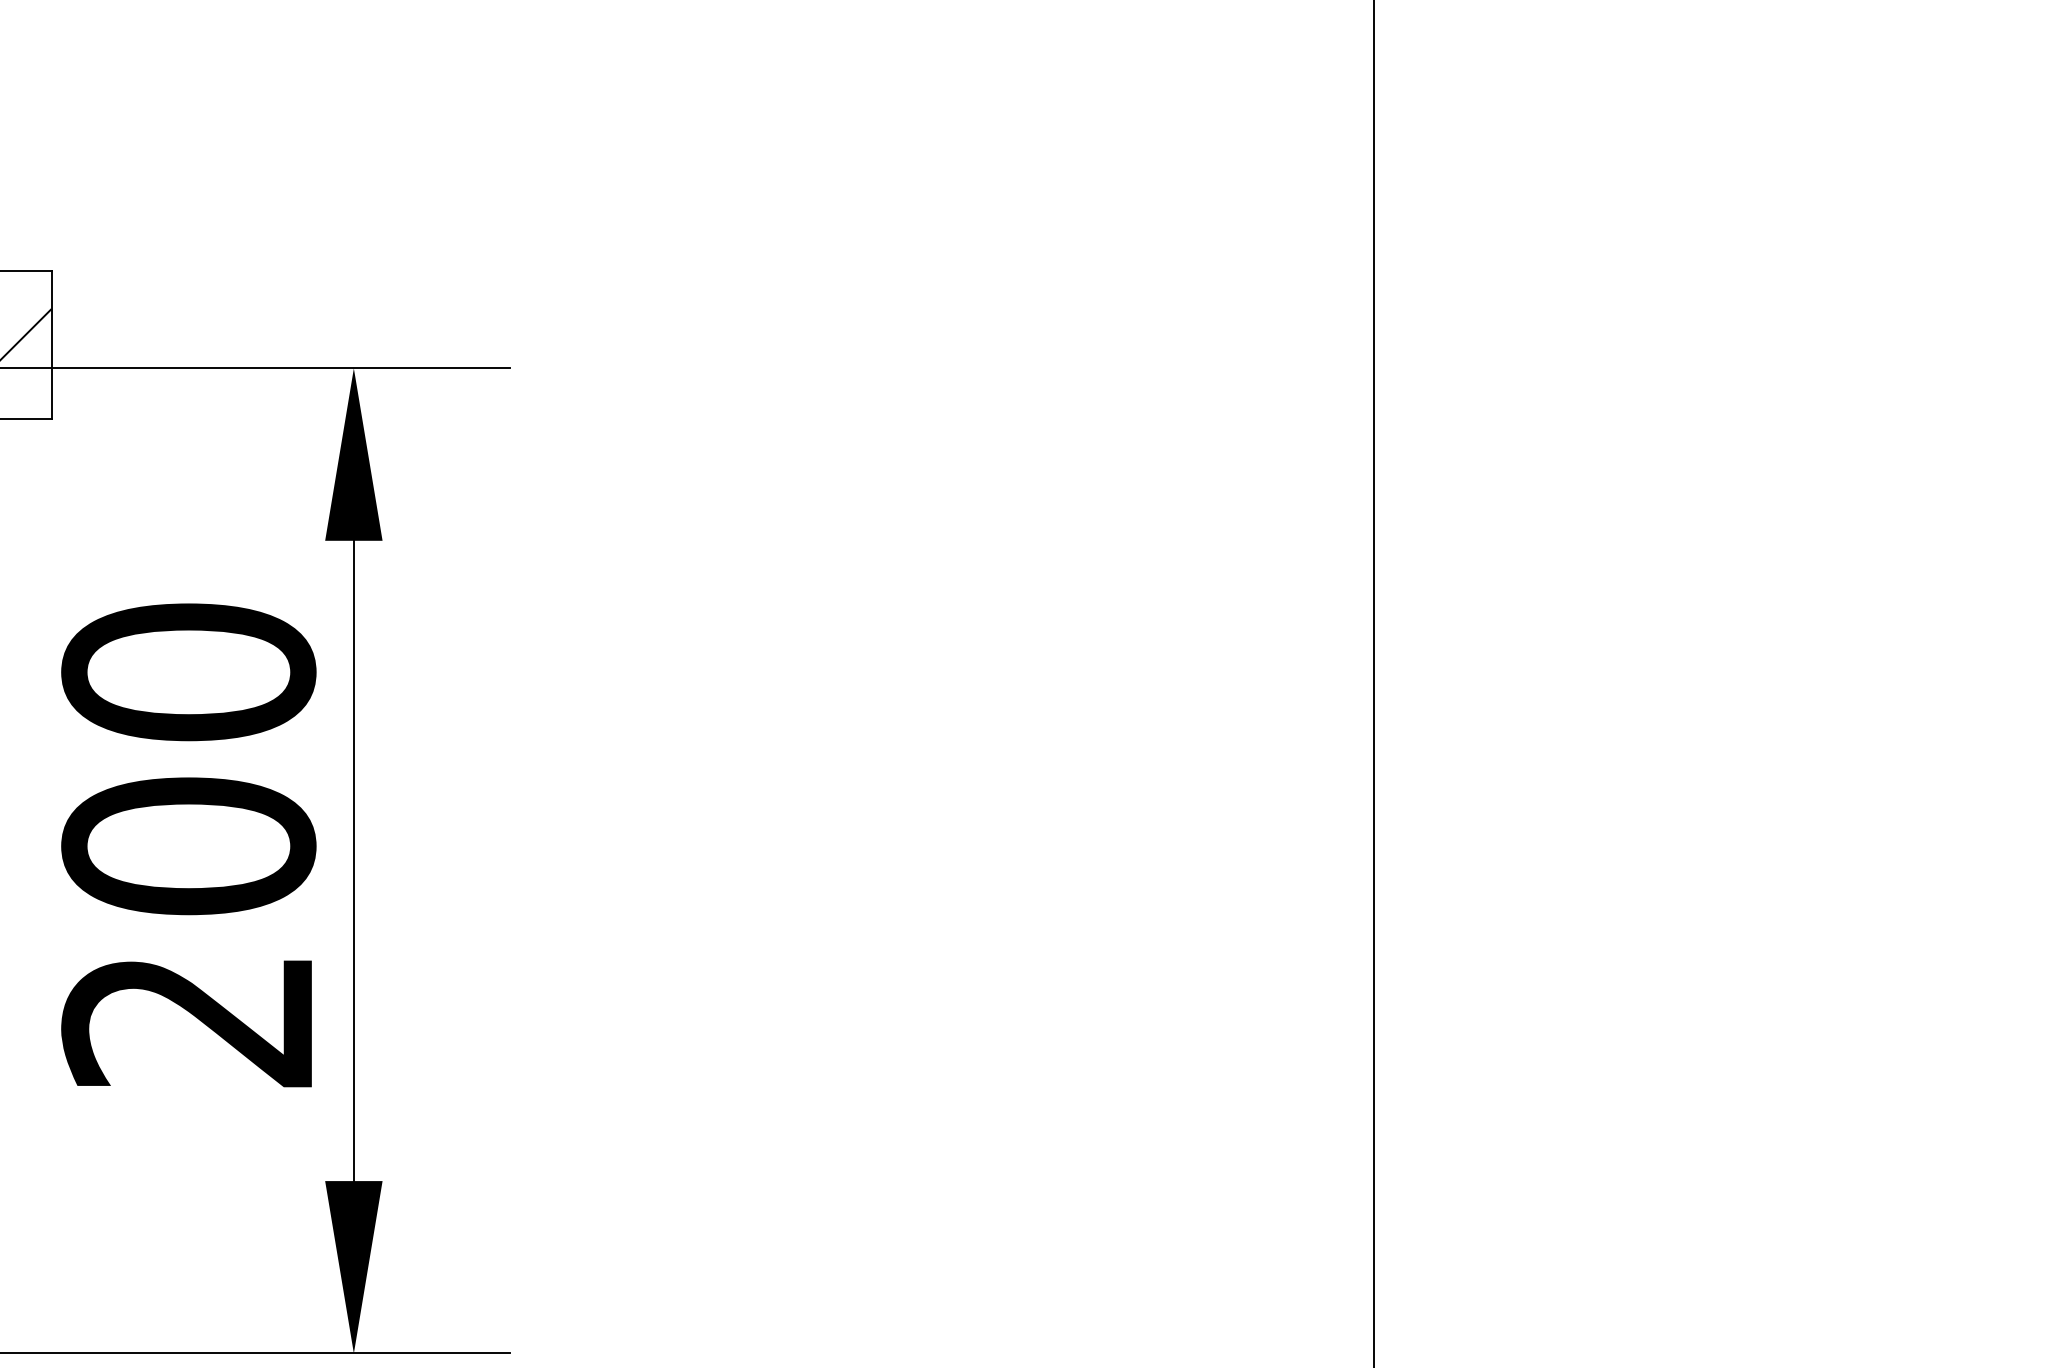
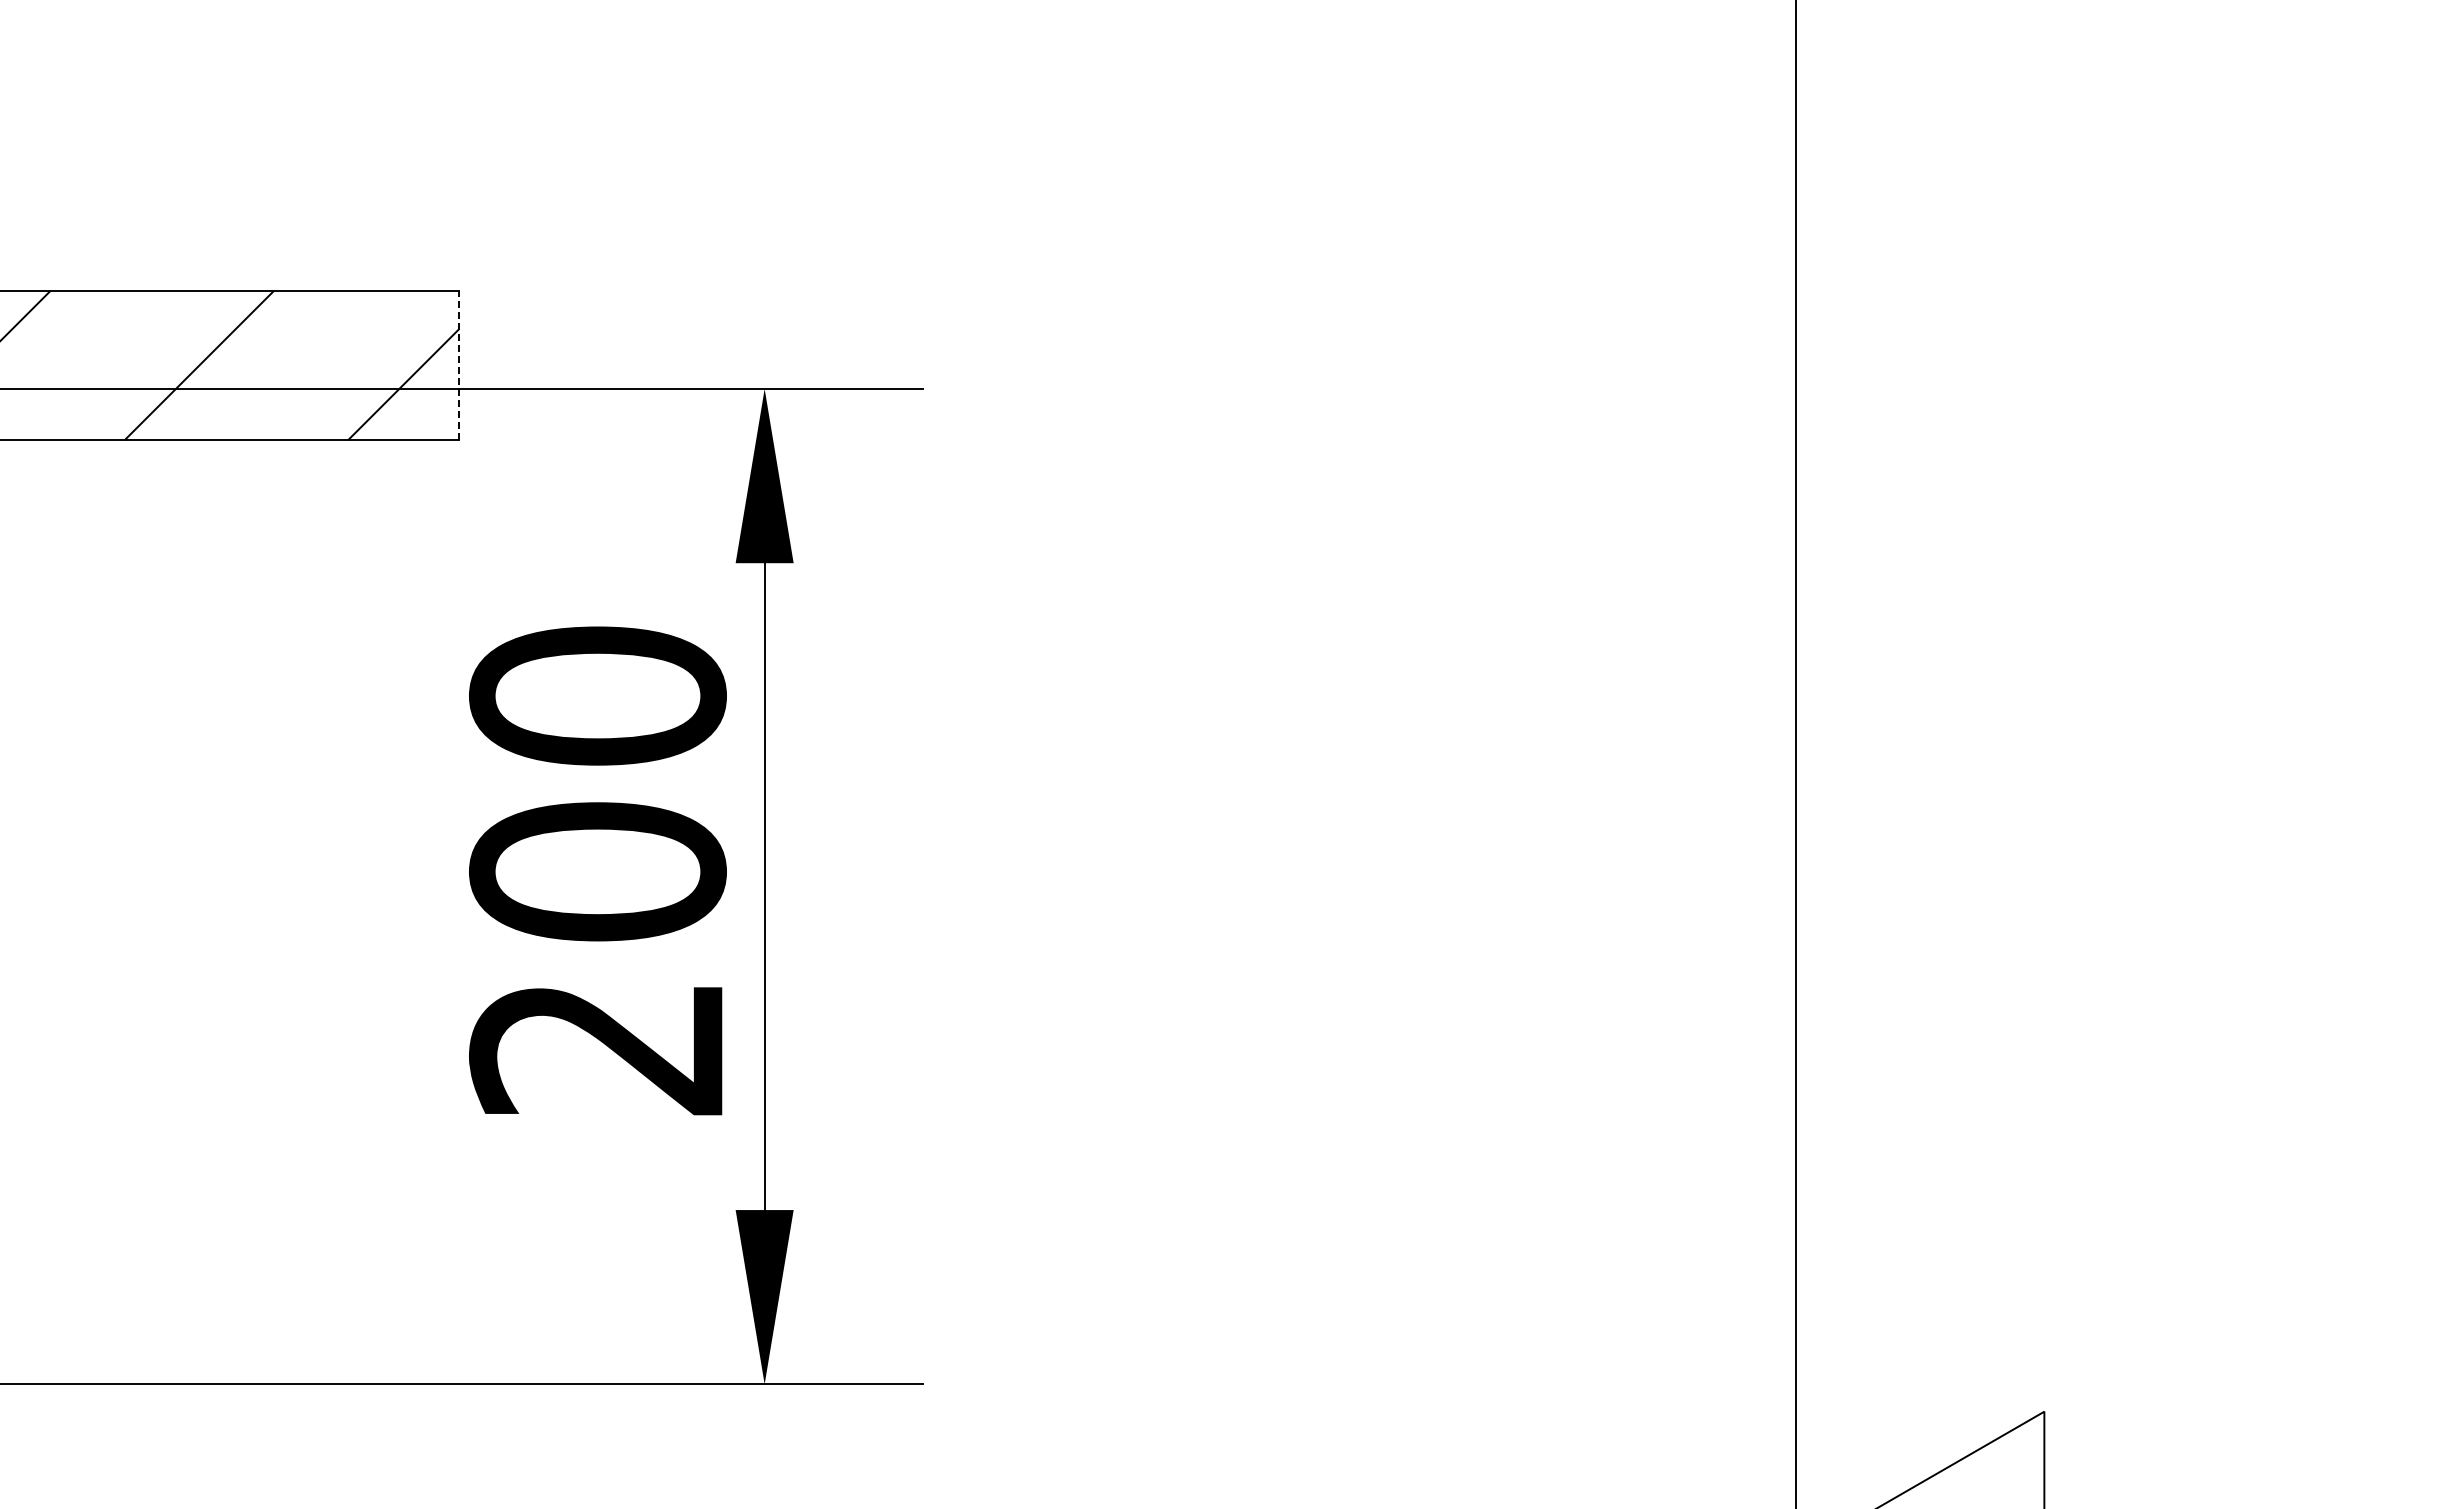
line: (51, 345) -> (459, 365), solid -> dashed

